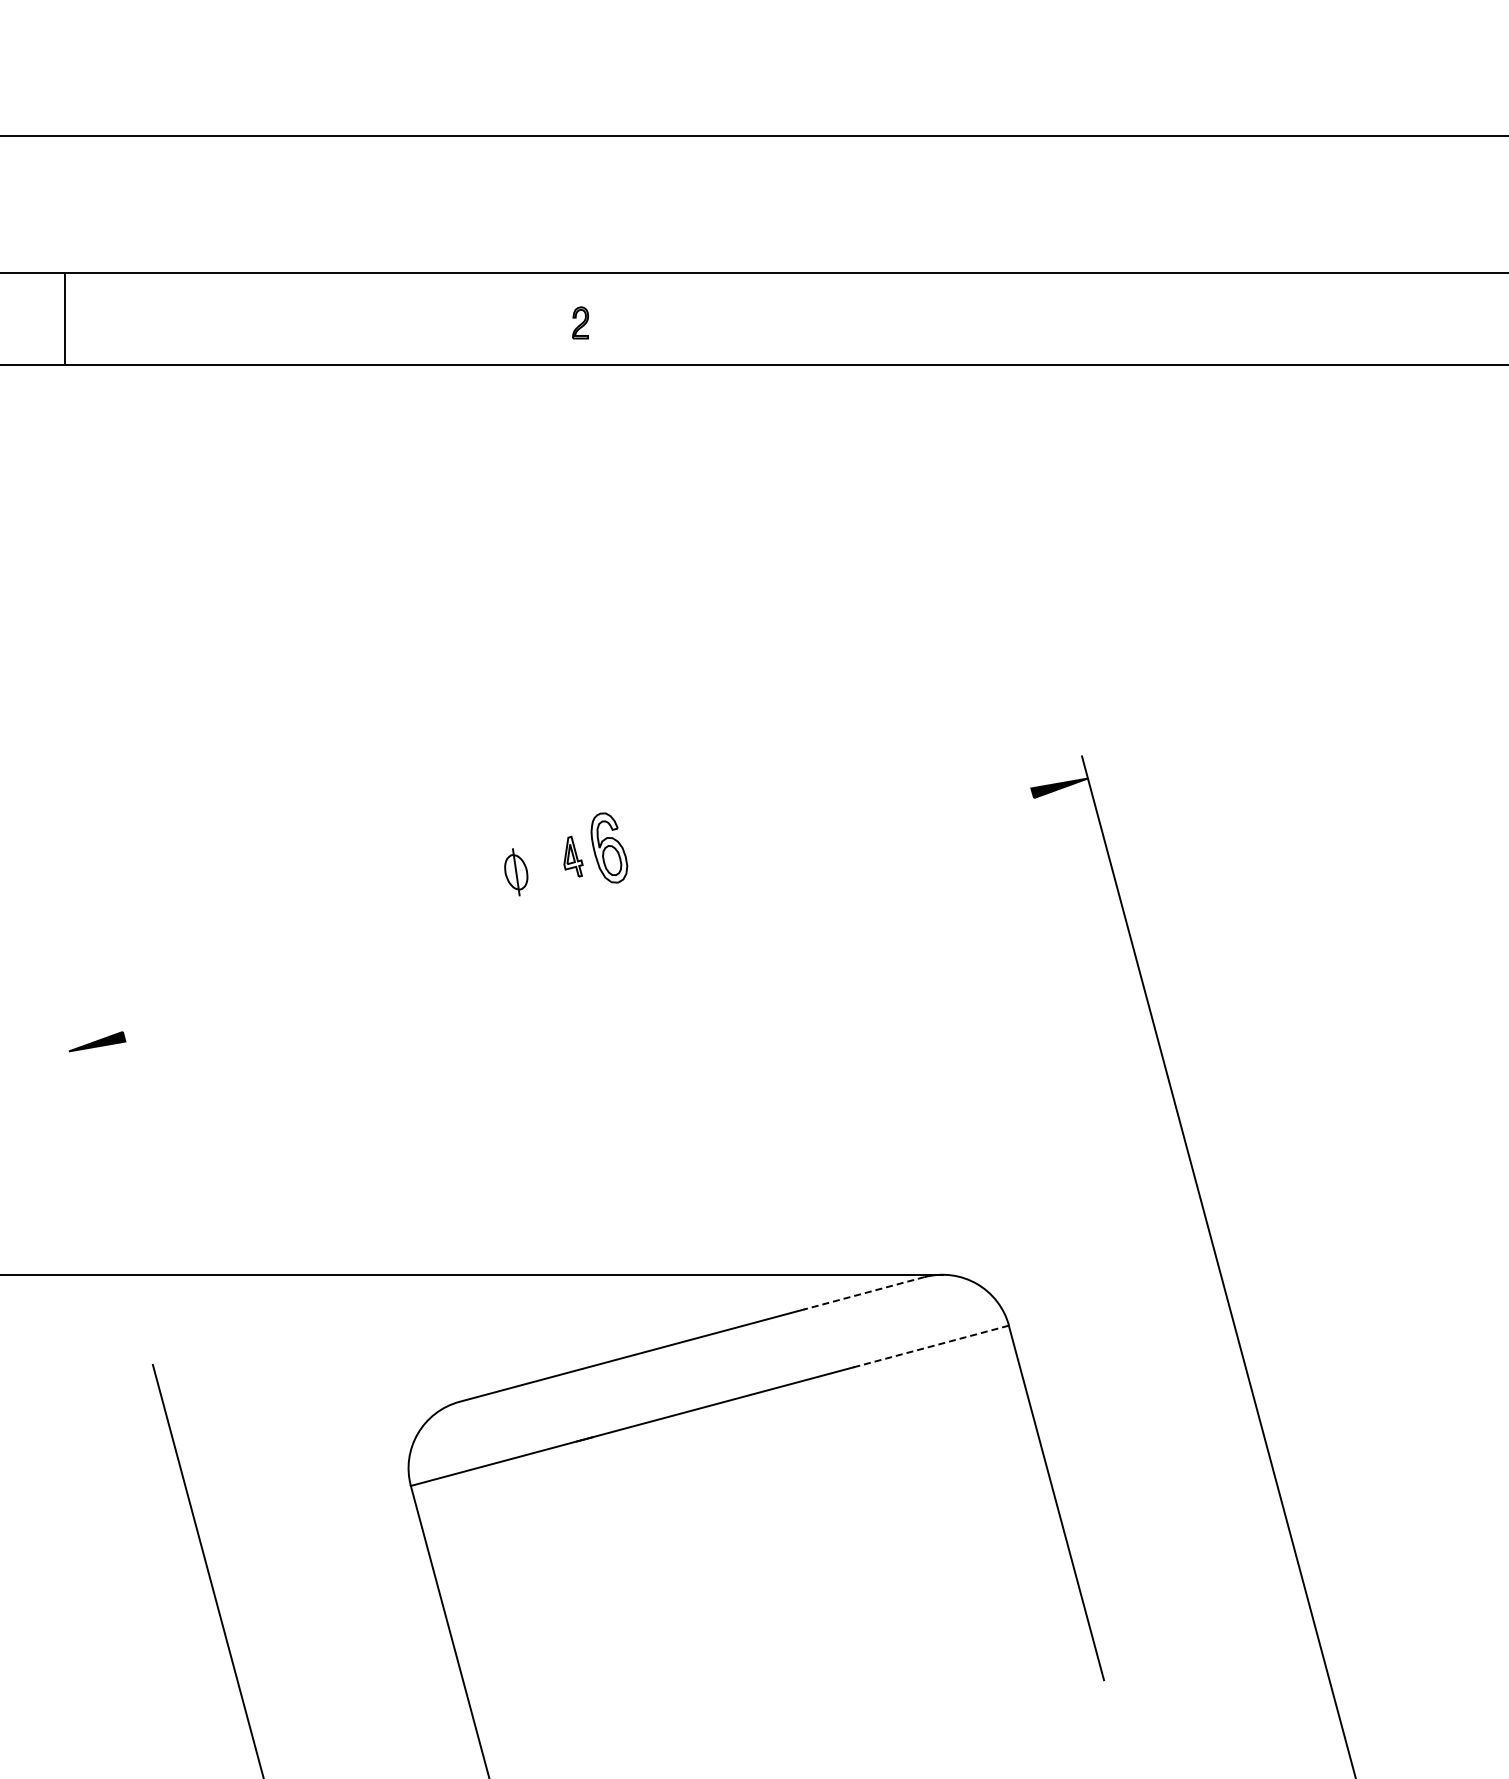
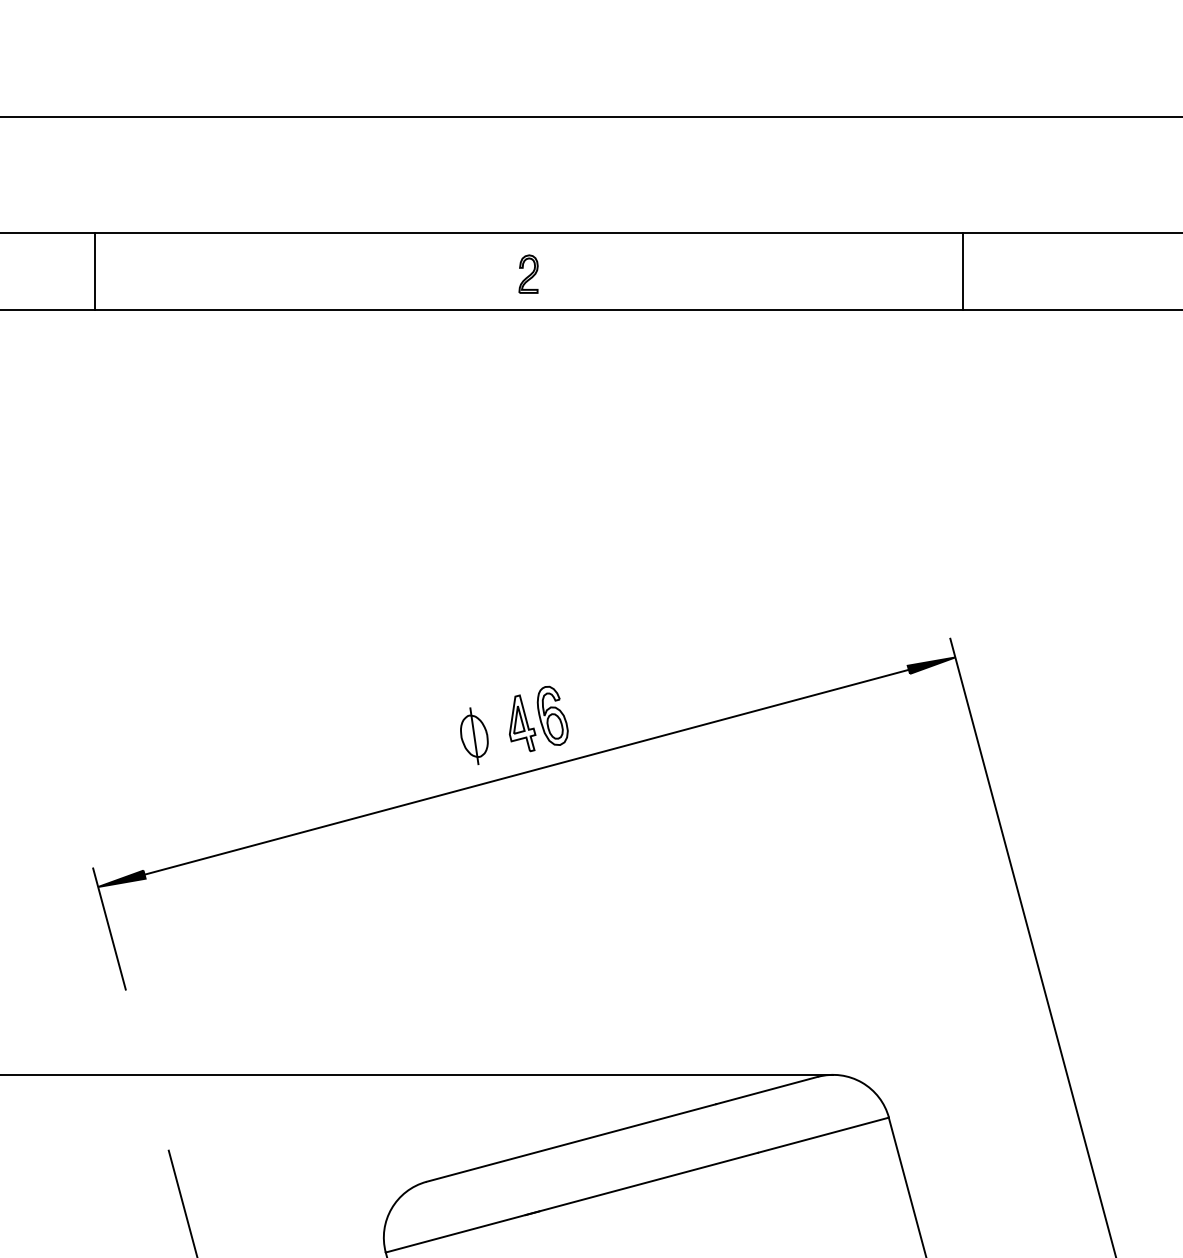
line: (1096, 319) -> (962, 271), added
part: (580, 322) -> (528, 273), size x1.43
part: (573, 856) -> (522, 723), size x1.67
part: (516, 872) -> (474, 736), size x1.43
line: (578, 914) -> (526, 771), added
line: (82, 1101) -> (109, 929), added
line: (864, 1293) -> (767, 1090), dashed -> solid
line: (930, 1346) -> (822, 1135), dashed -> solid

